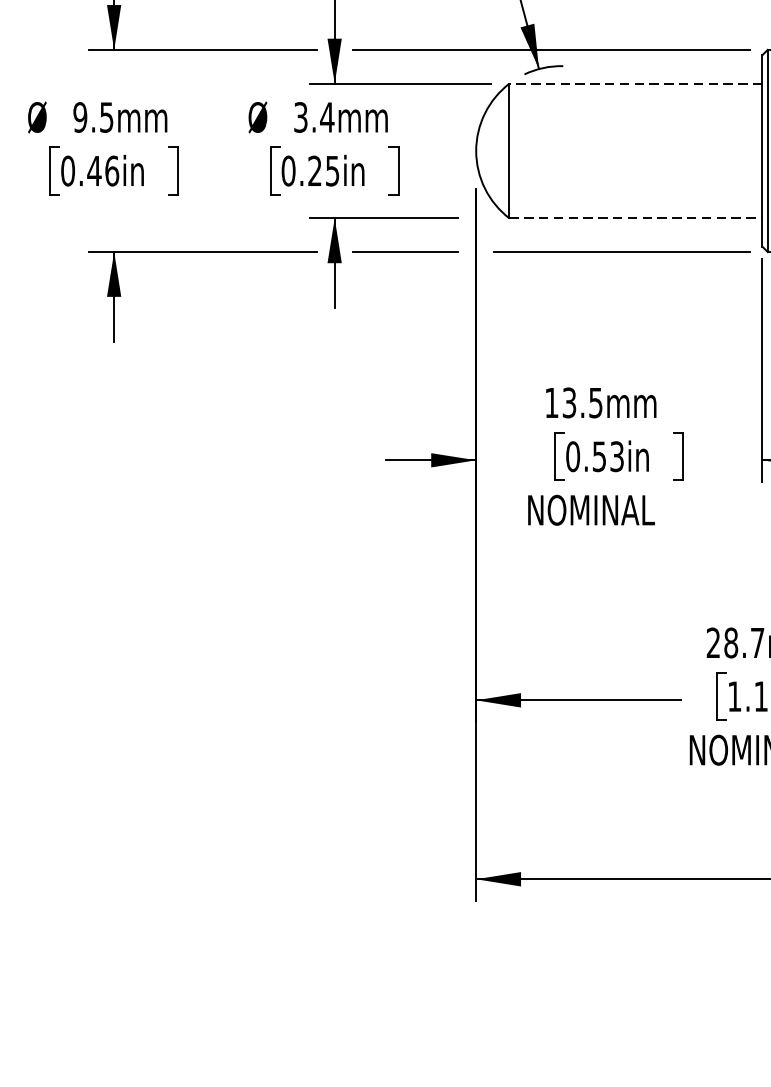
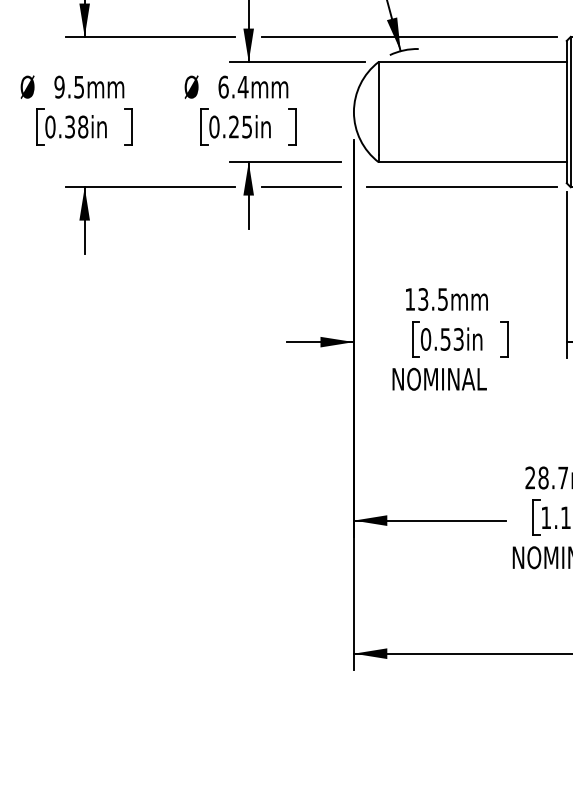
line: (635, 82) -> (472, 61), dashed -> solid
text: (300, 116) -> (223, 86), 3.4mm -> 6.4mm
text: (103, 170) -> (76, 126), 0.46in -> 0.38in
line: (636, 218) -> (473, 162), dashed -> solid

